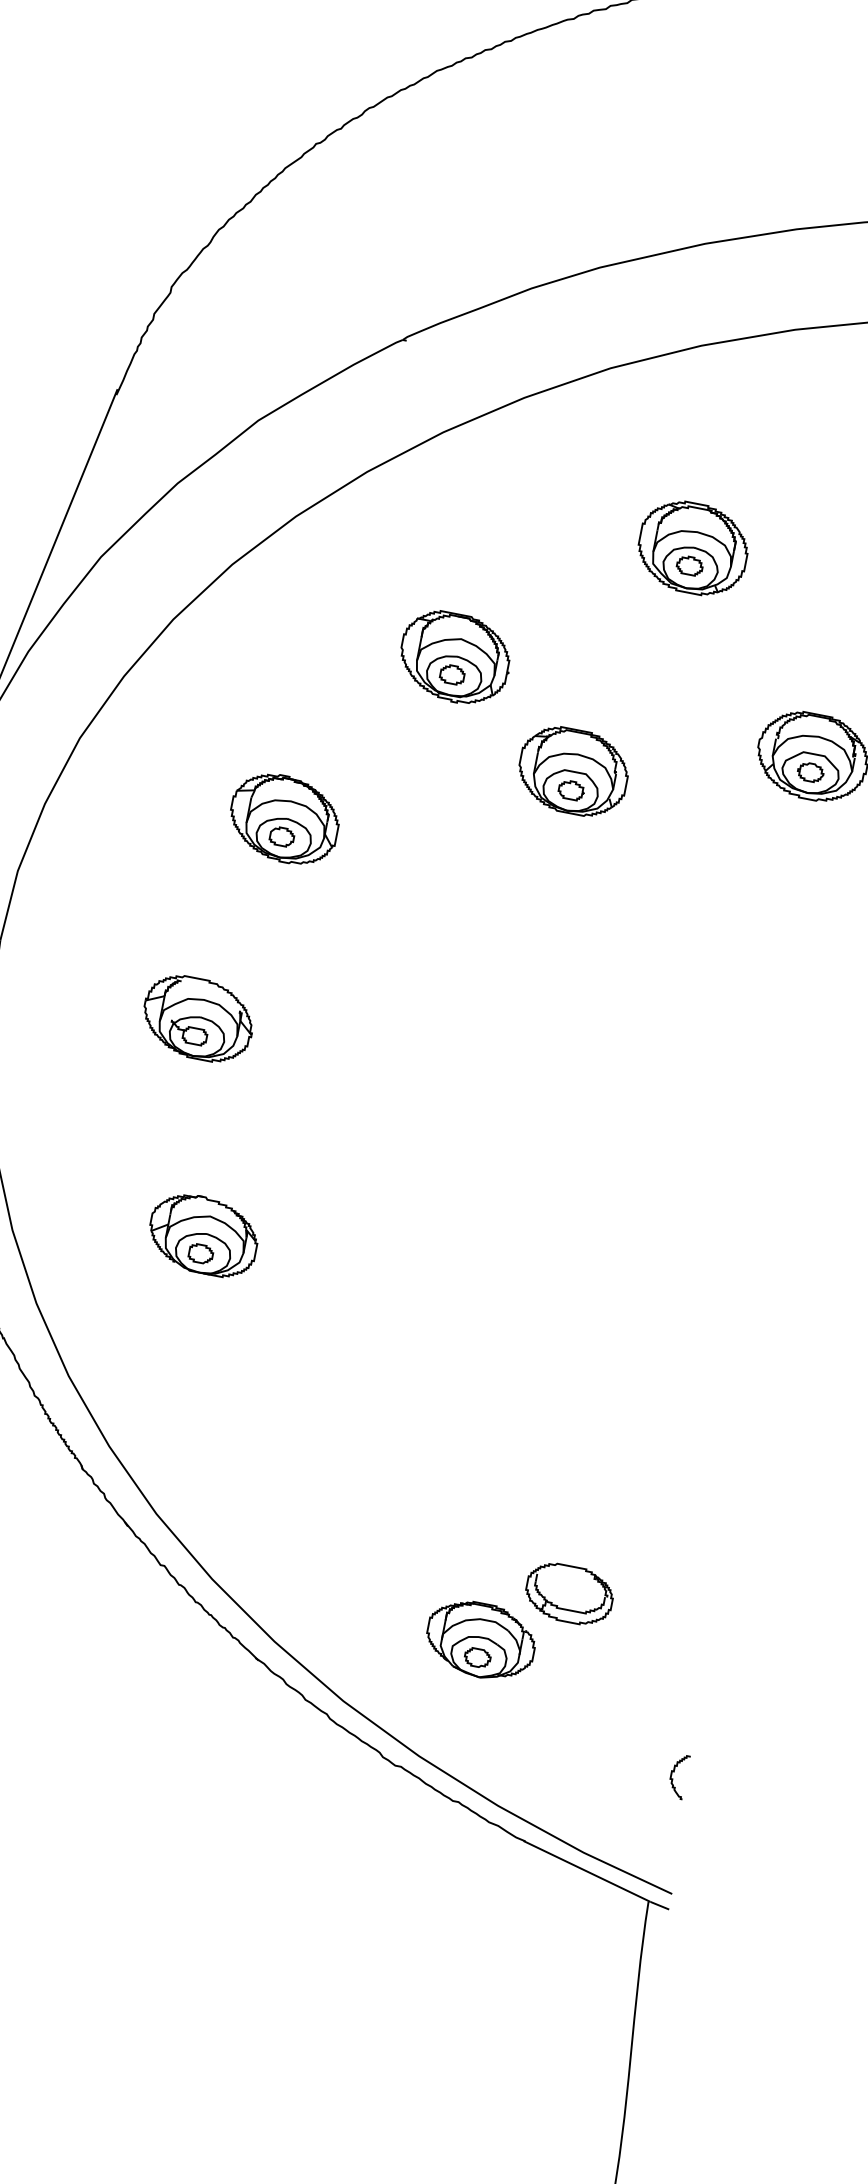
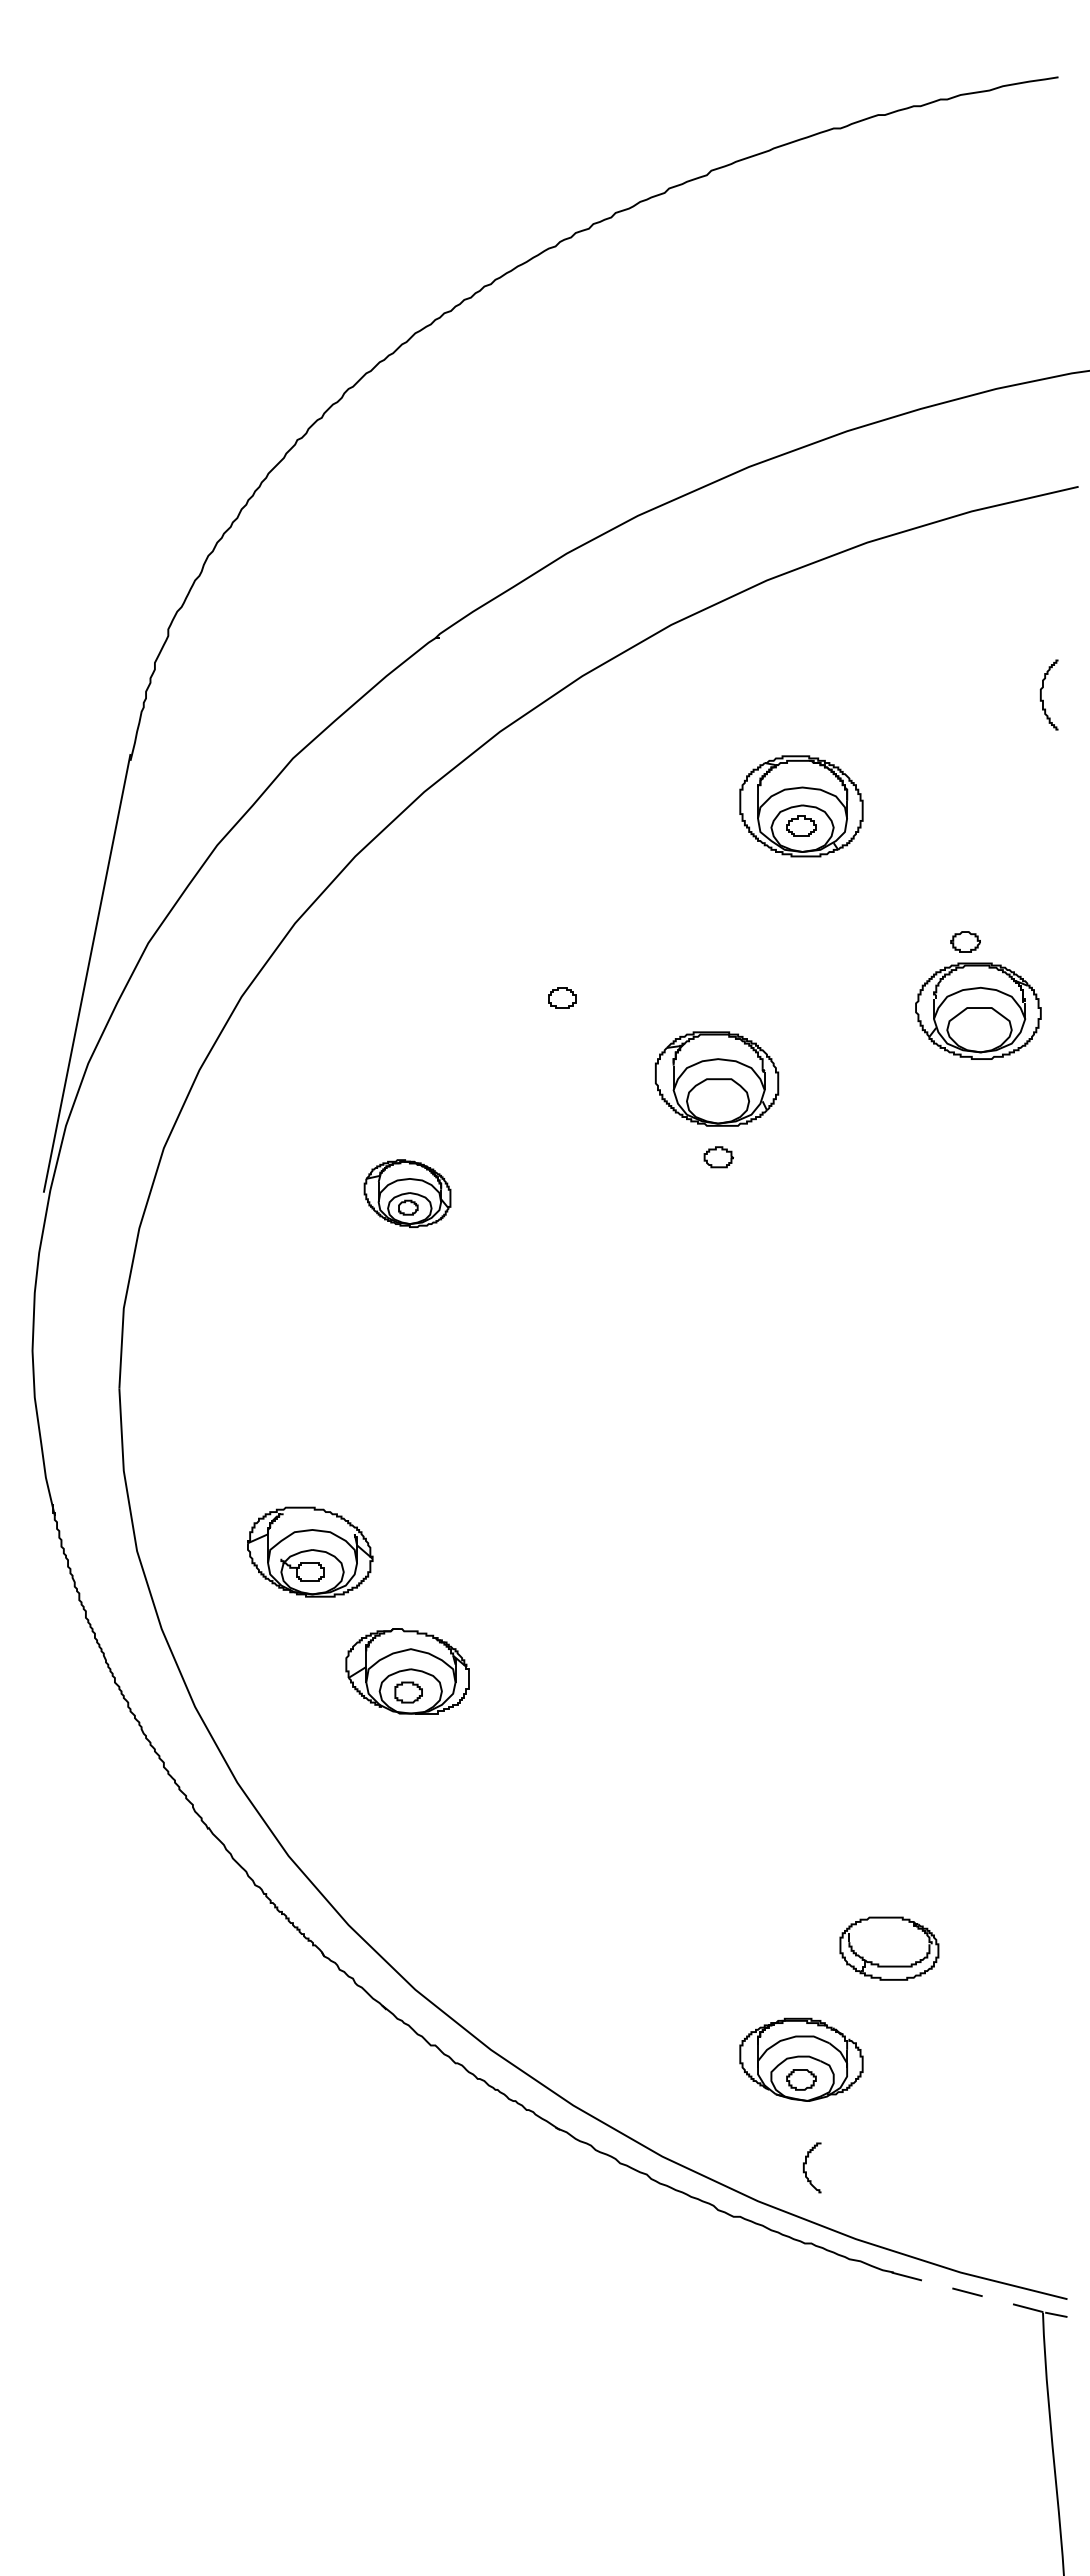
part: (455, 657) -> (561, 978), removed
part: (810, 772) -> (965, 941), moved
part: (571, 790) -> (718, 1157), moved
part: (284, 818) -> (407, 1193), size x0.7
part: (198, 1018) -> (310, 1551), moved
part: (569, 1594) -> (889, 1948), moved
curve: (674, 1772) -> (806, 2164), moved
line: (587, 1871) -> (968, 2292), solid -> dashed

